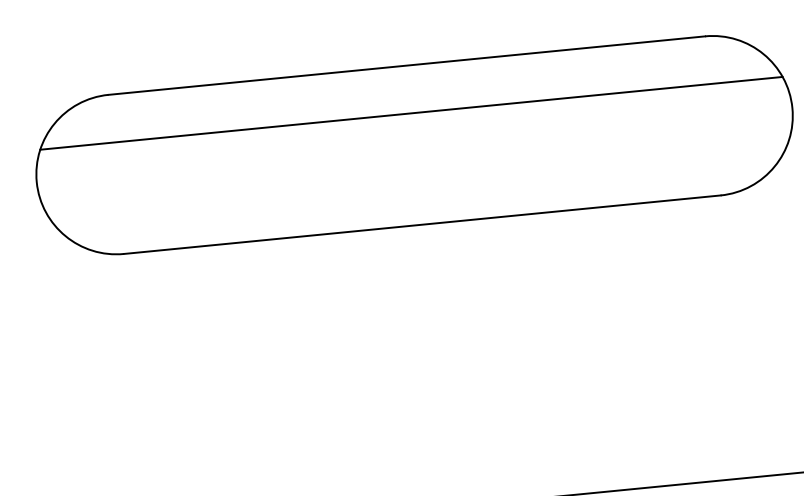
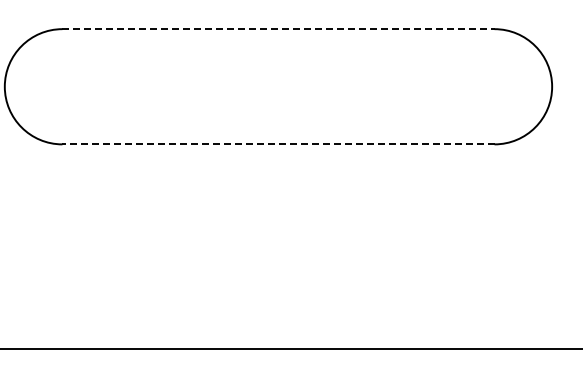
line: (406, 66) -> (278, 29), solid -> dashed
line: (411, 113) -> (278, 63), removed
line: (421, 224) -> (277, 144), solid -> dashed

